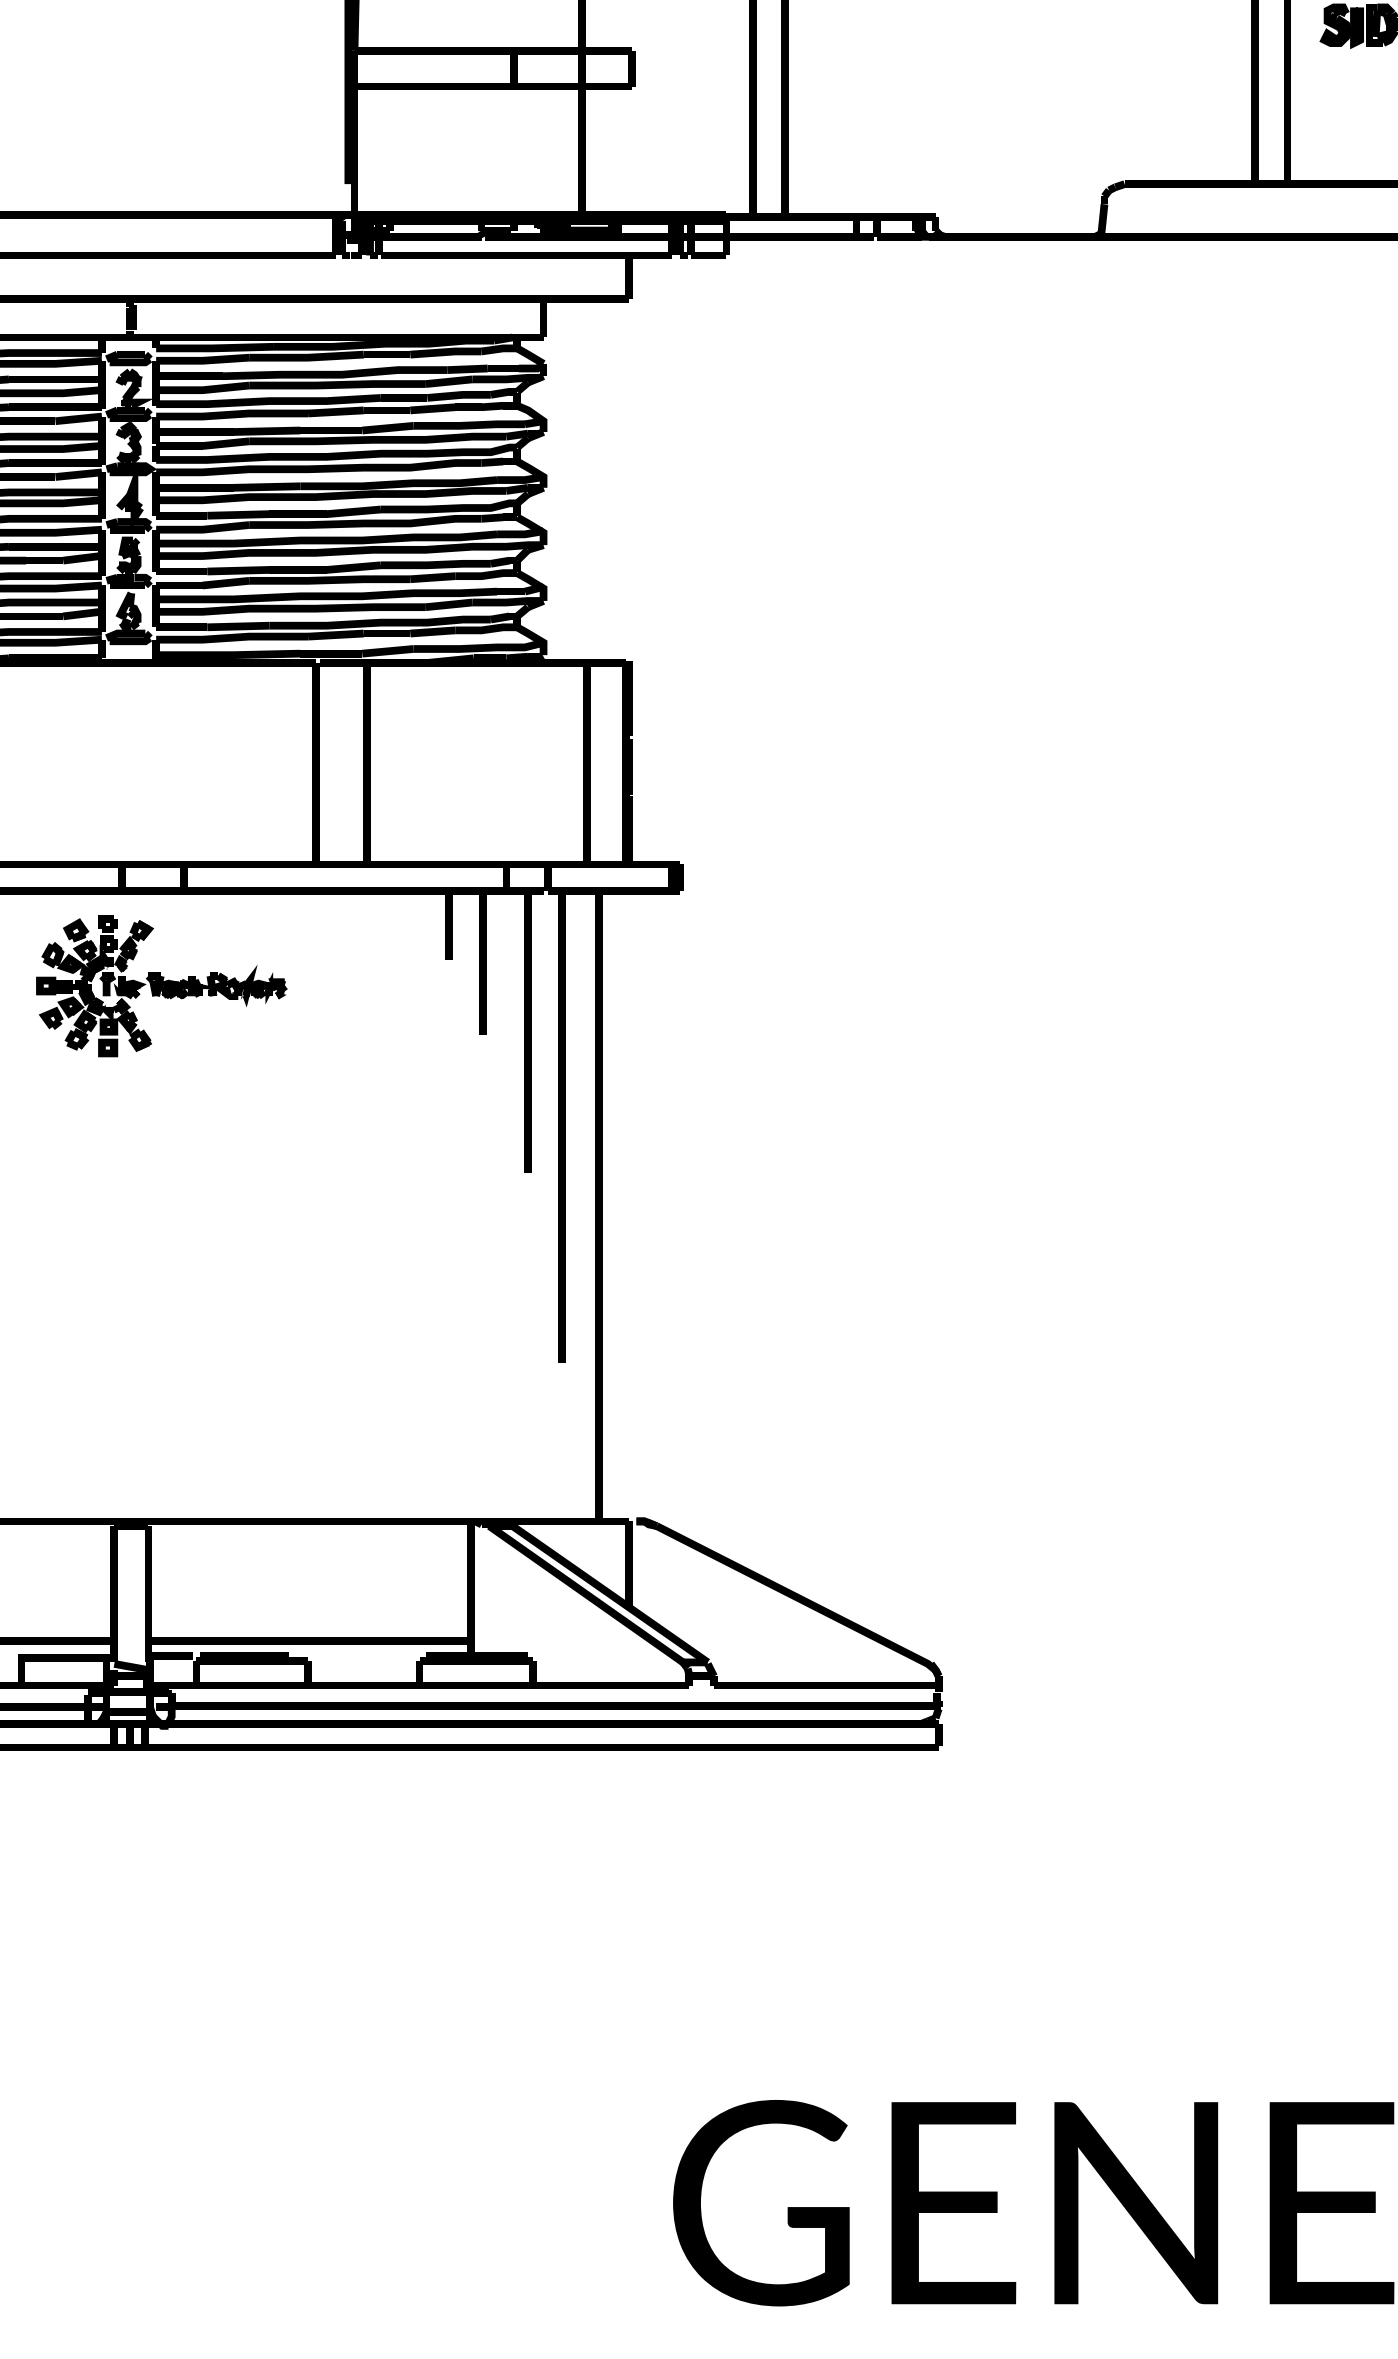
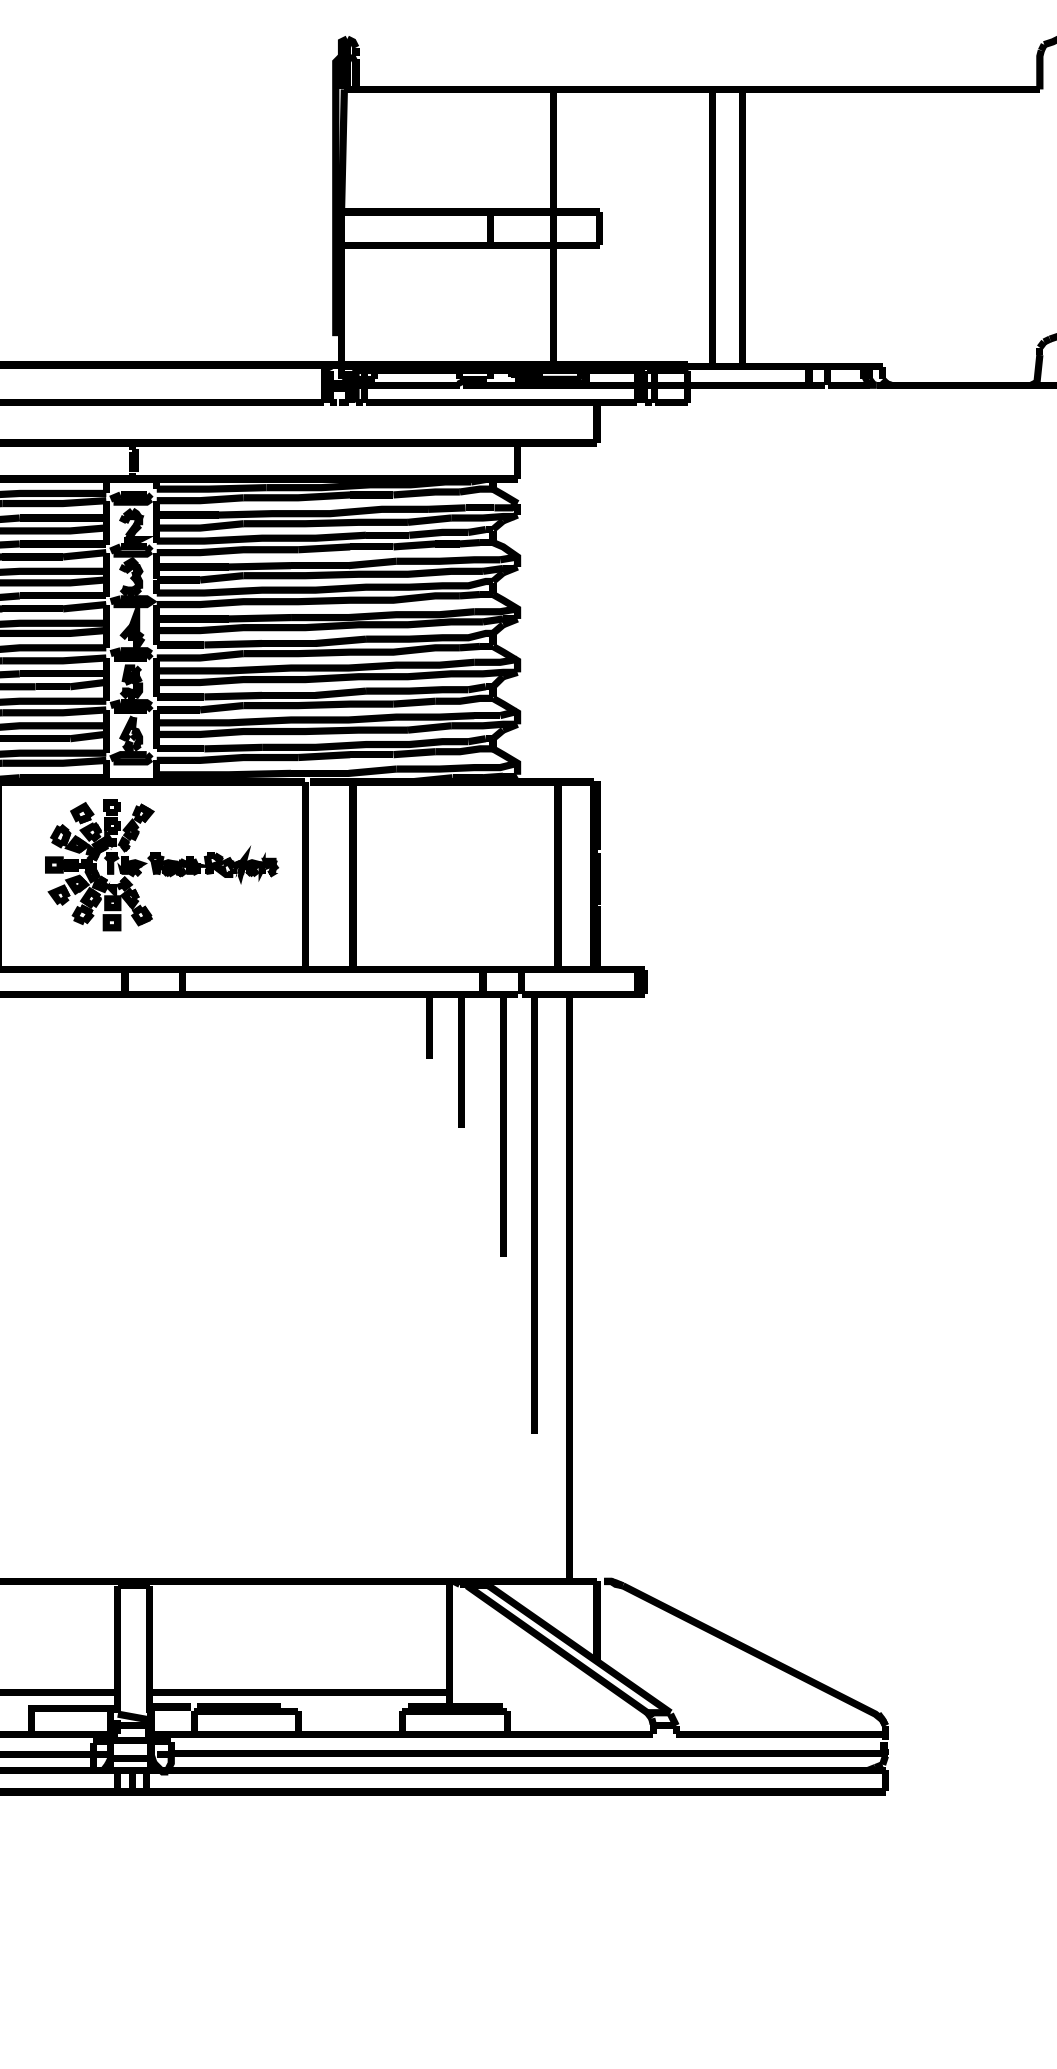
part: (161, 986) -> (161, 865), moved

